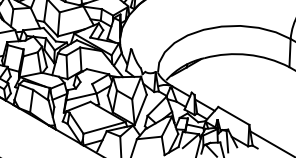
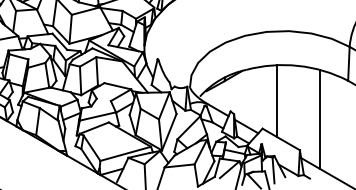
line: (230, 83) -> (277, 100), added
line: (266, 99) -> (320, 119), added

